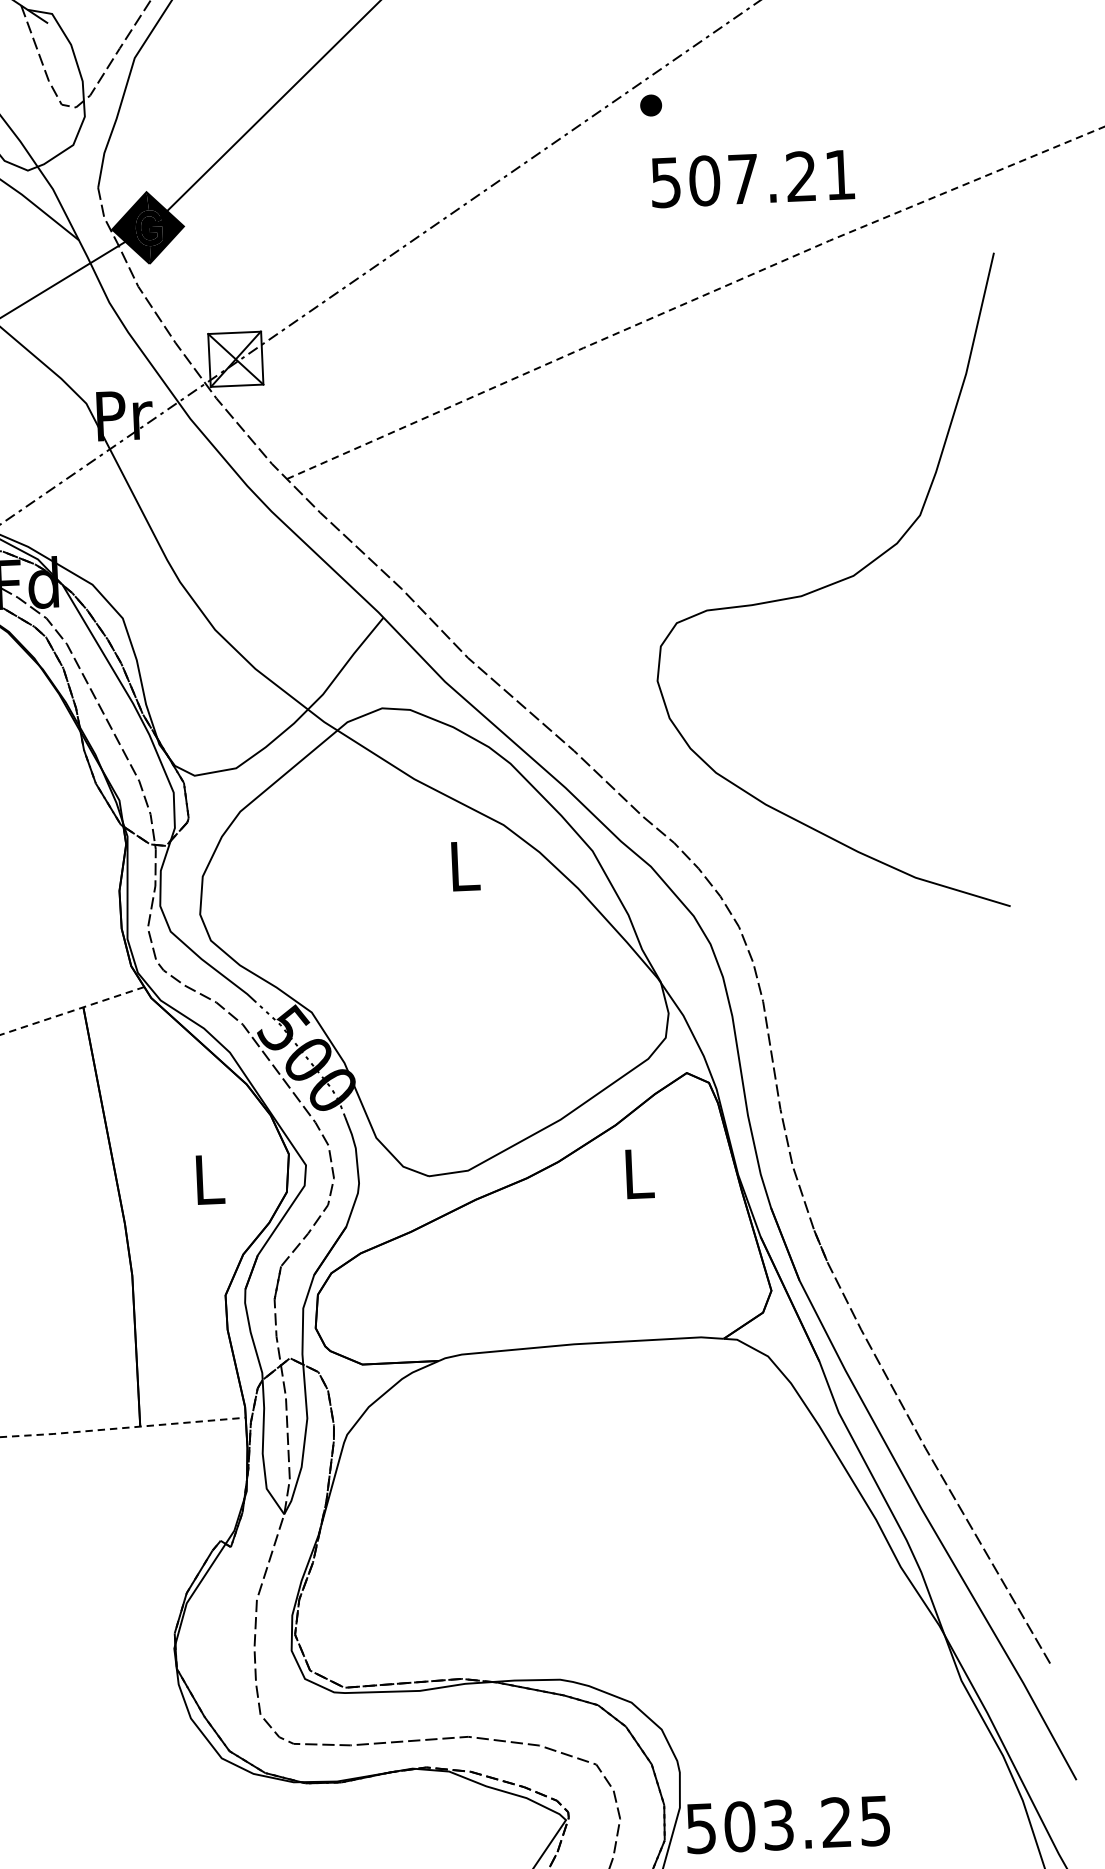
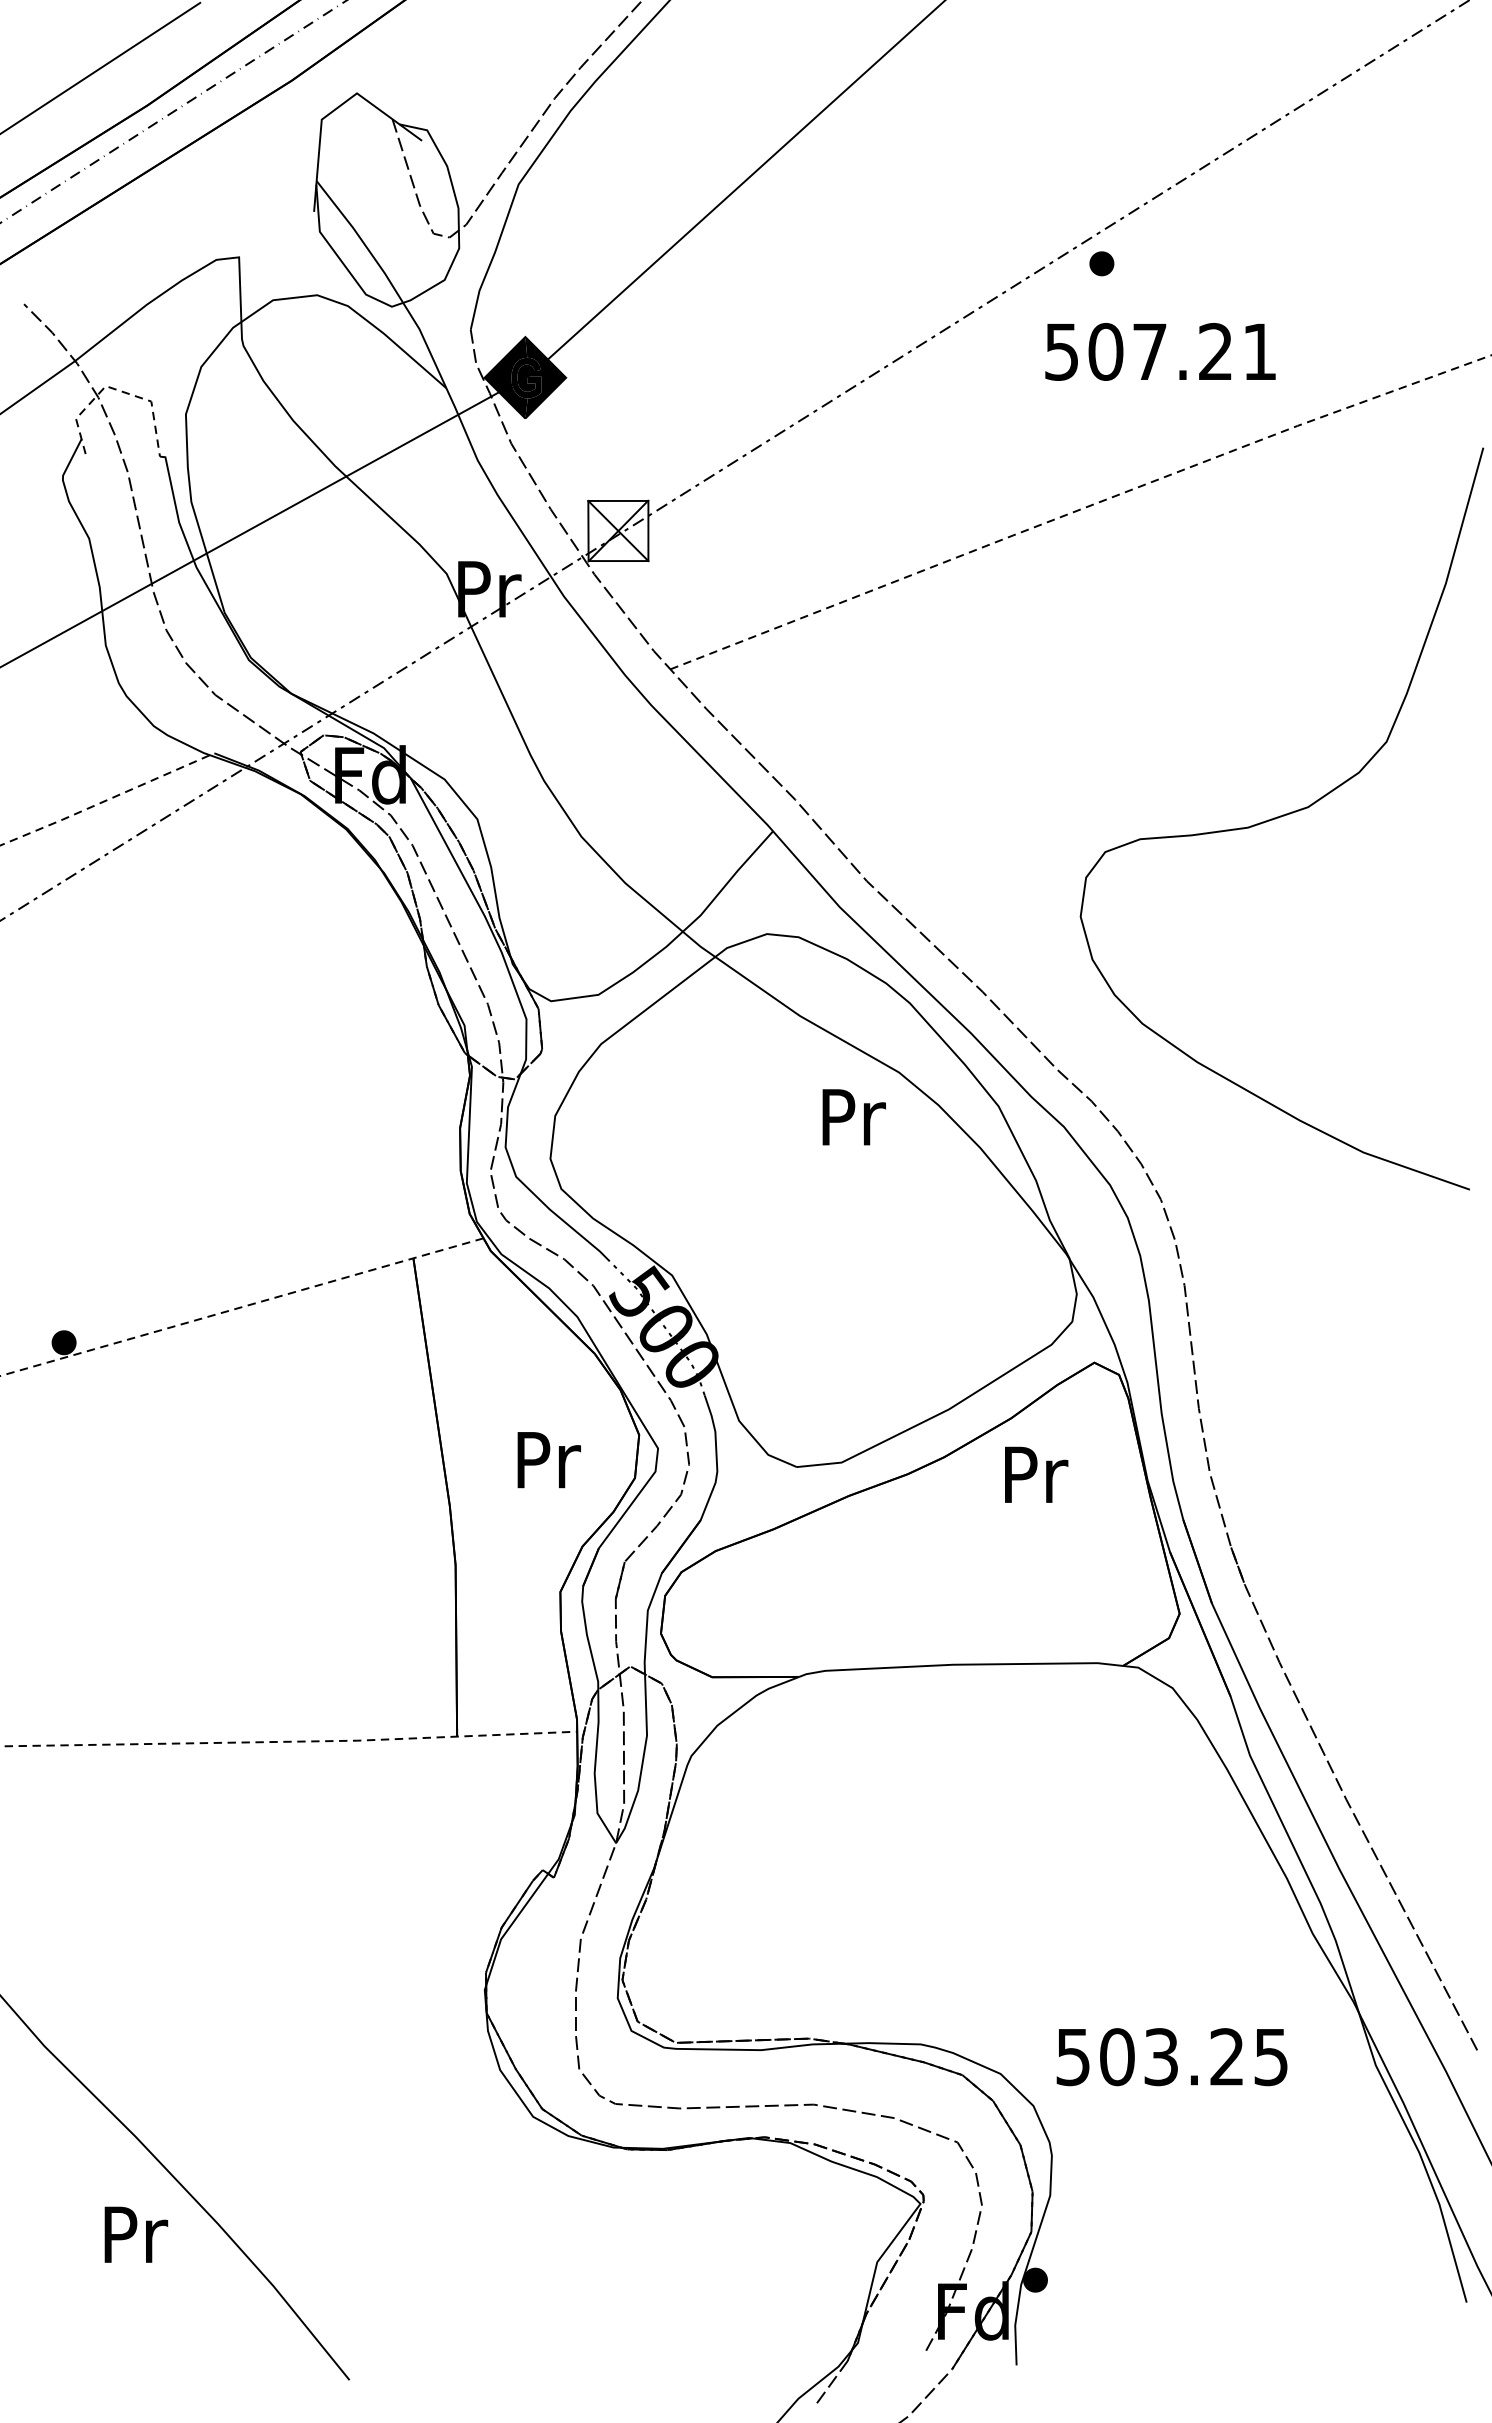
text: (752, 178) -> (1160, 351), moved
text: (465, 866) -> (853, 1117), L -> Pr
text: (640, 1173) -> (1036, 1474), L -> Pr
text: (210, 1180) -> (548, 1460), L -> Pr
text: (787, 1825) -> (1171, 2057), moved

